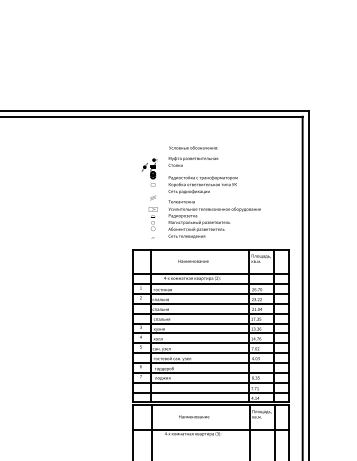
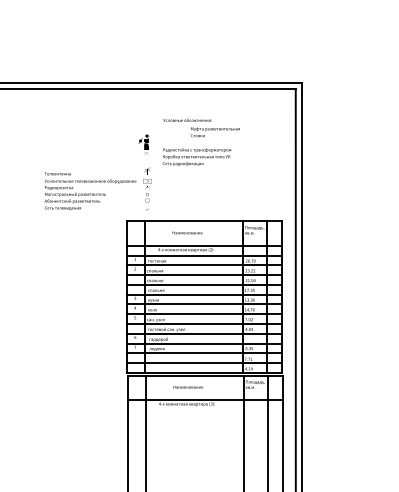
text: (192, 162) -> (214, 132), moved
part: (149, 172) -> (143, 144), size x0.7
text: (214, 218) -> (90, 190), moved

